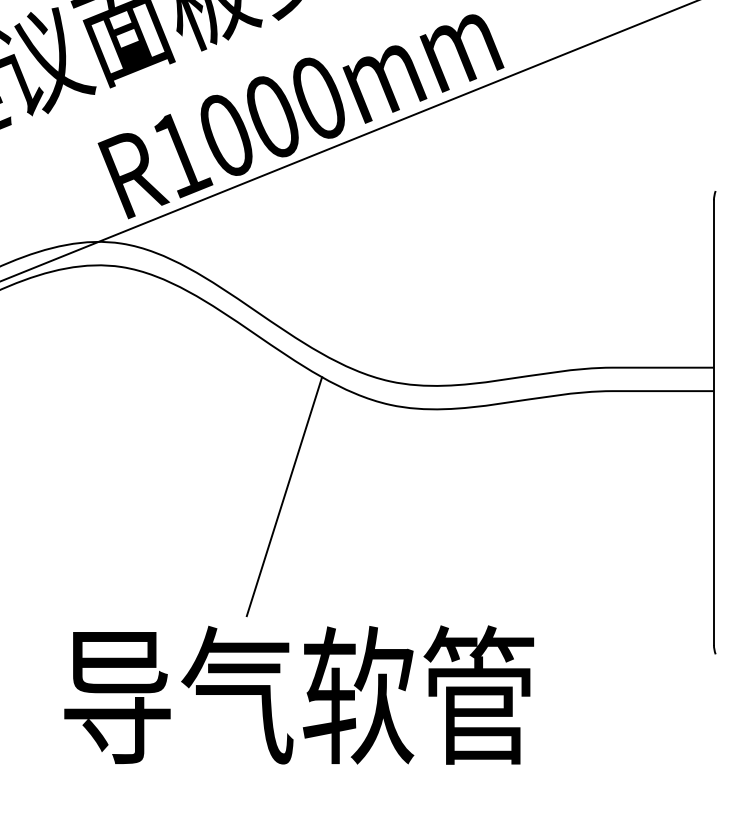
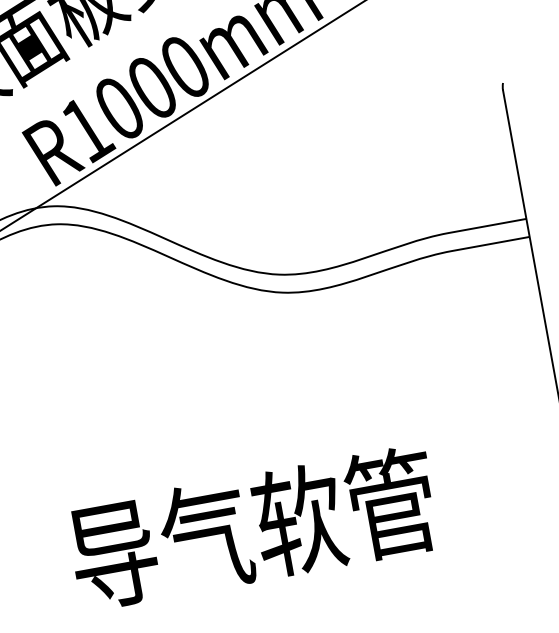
line: (284, 496) -> (214, 377), removed

